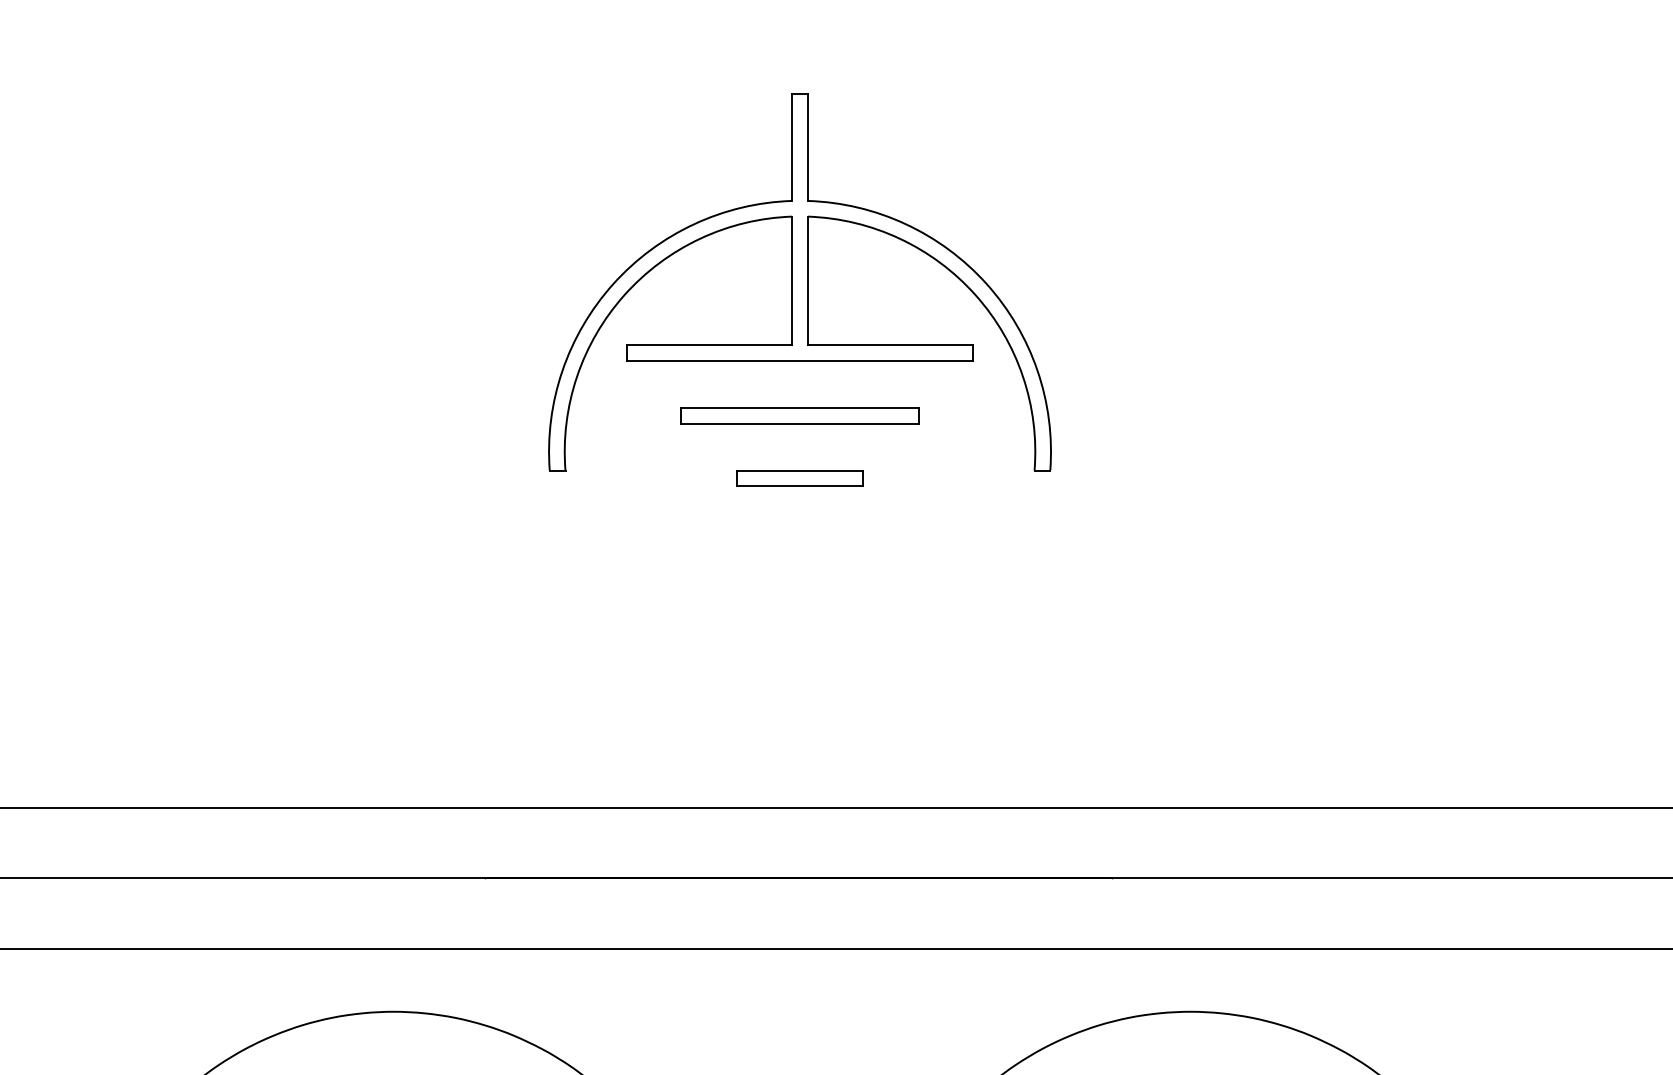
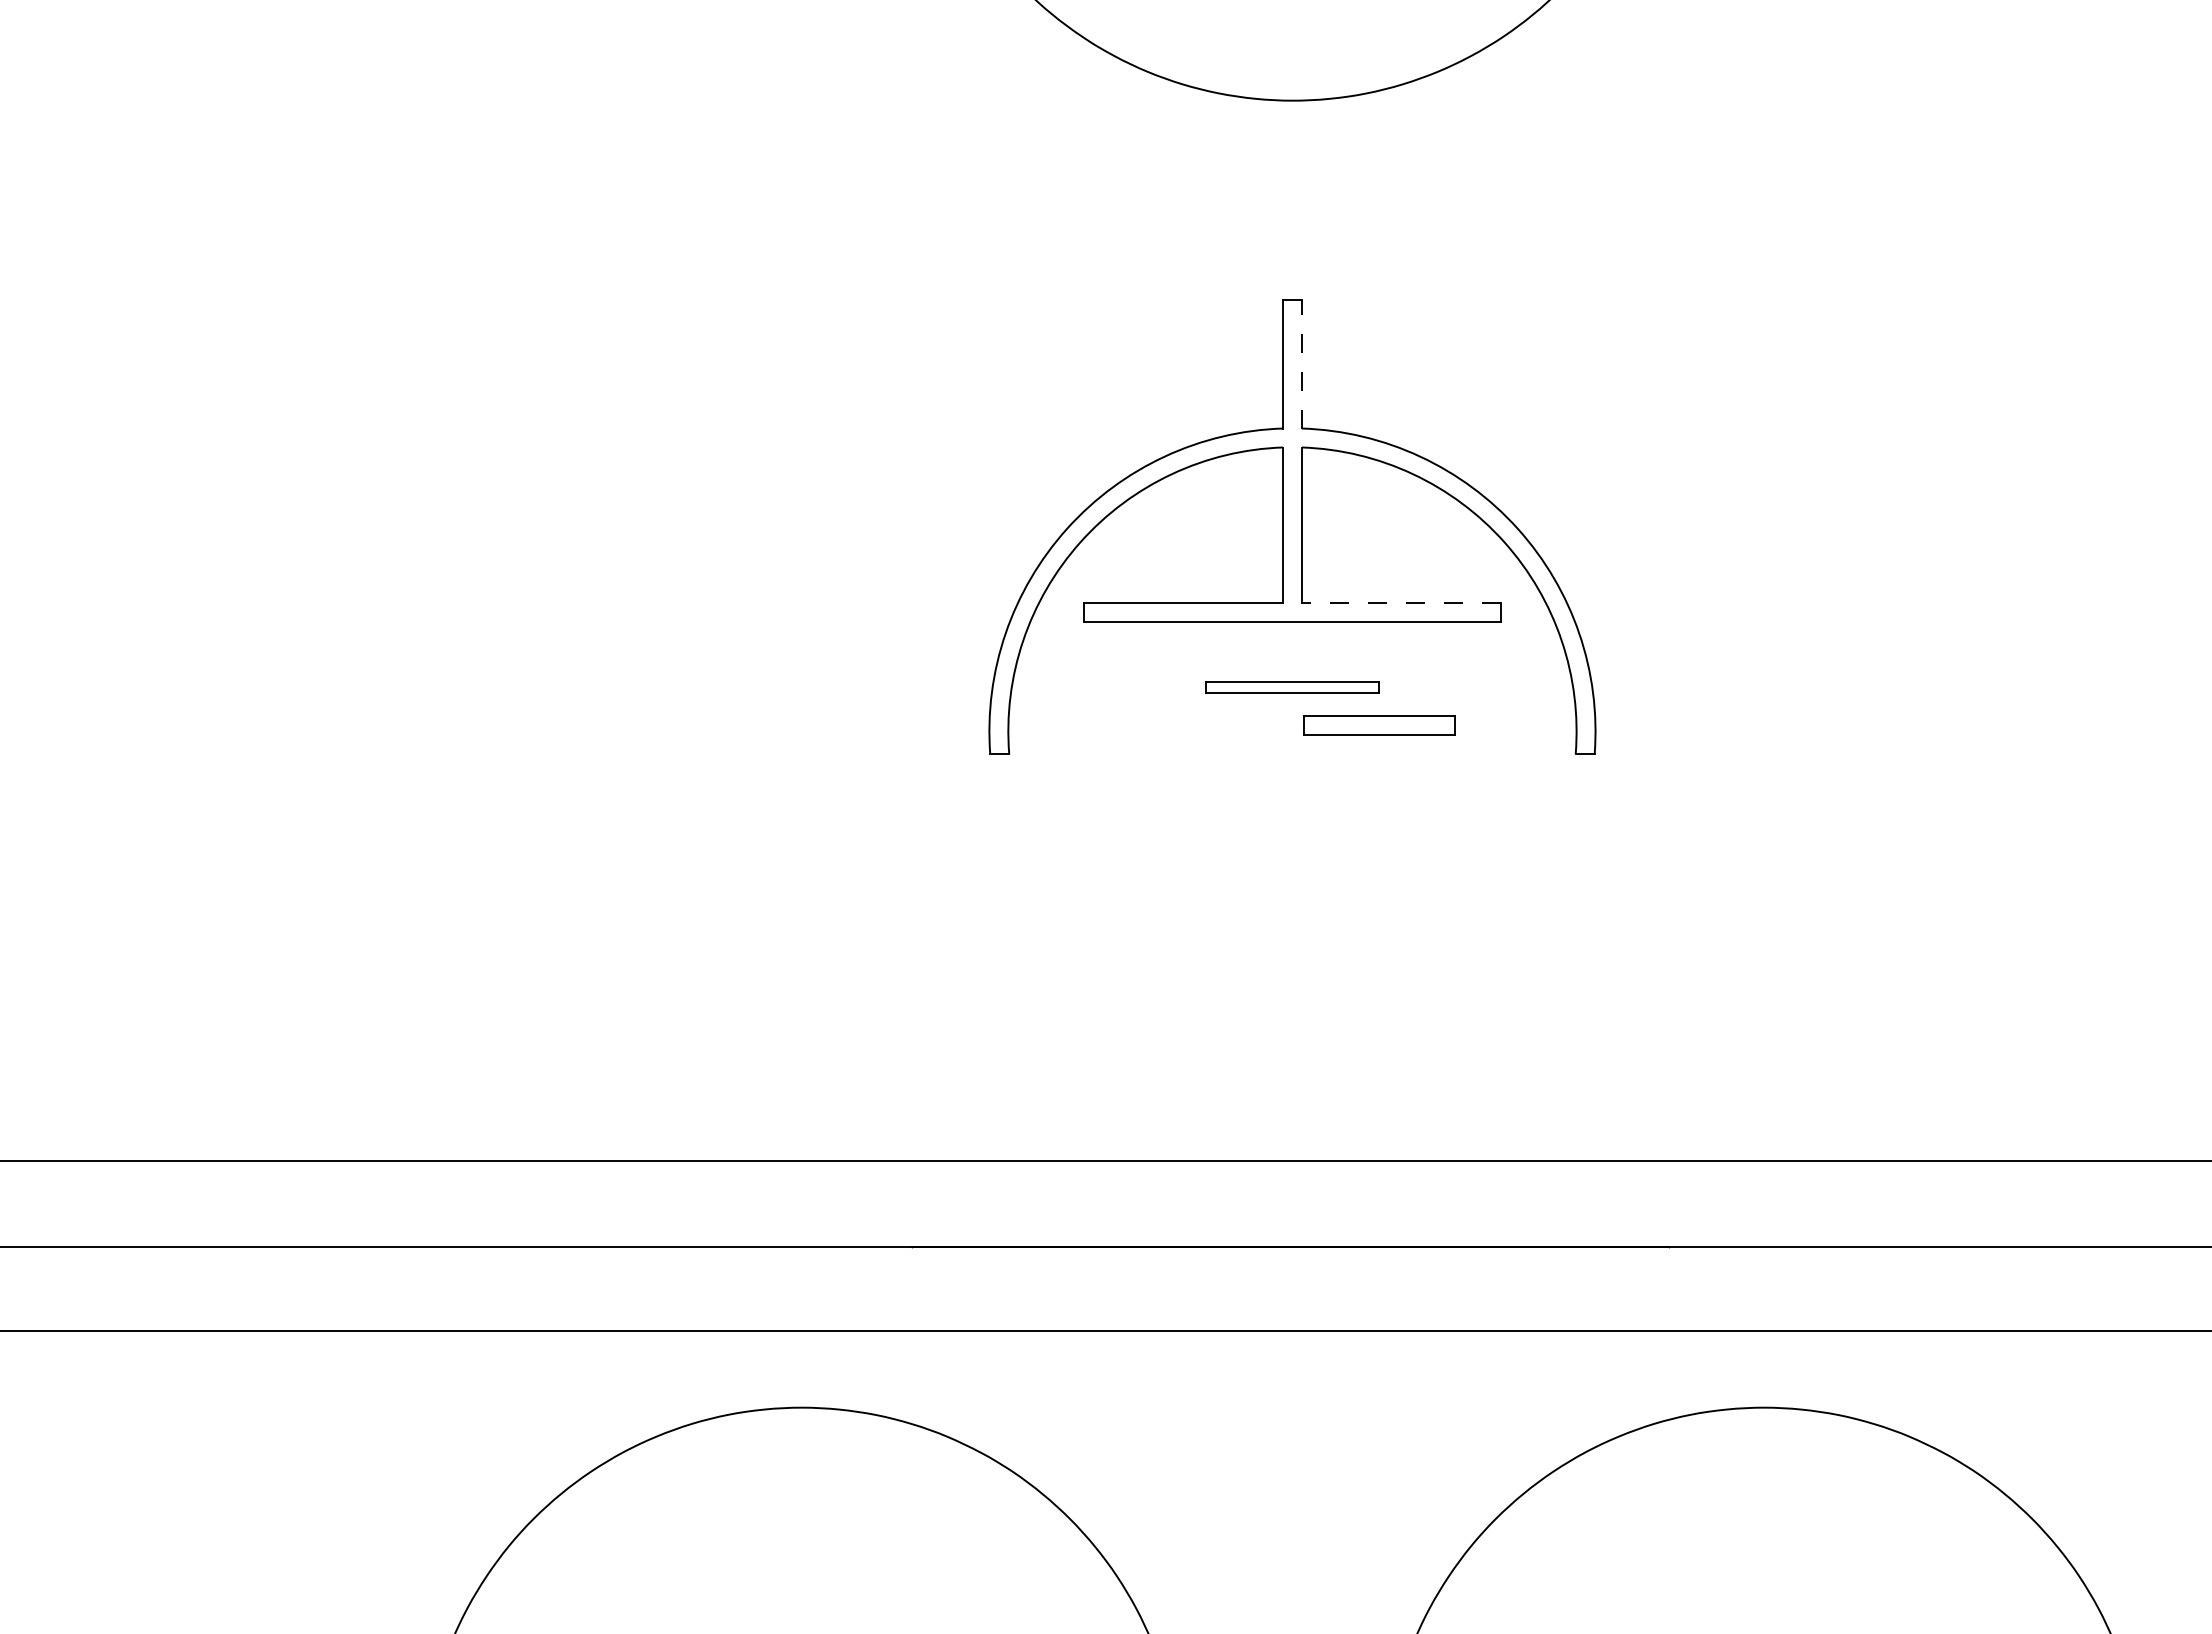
line: (807, 147) -> (1301, 363), solid -> dashed
line: (889, 345) -> (1400, 602), solid -> dashed
part: (800, 415) -> (1292, 687), size x0.6
part: (800, 478) -> (1379, 725), moved

